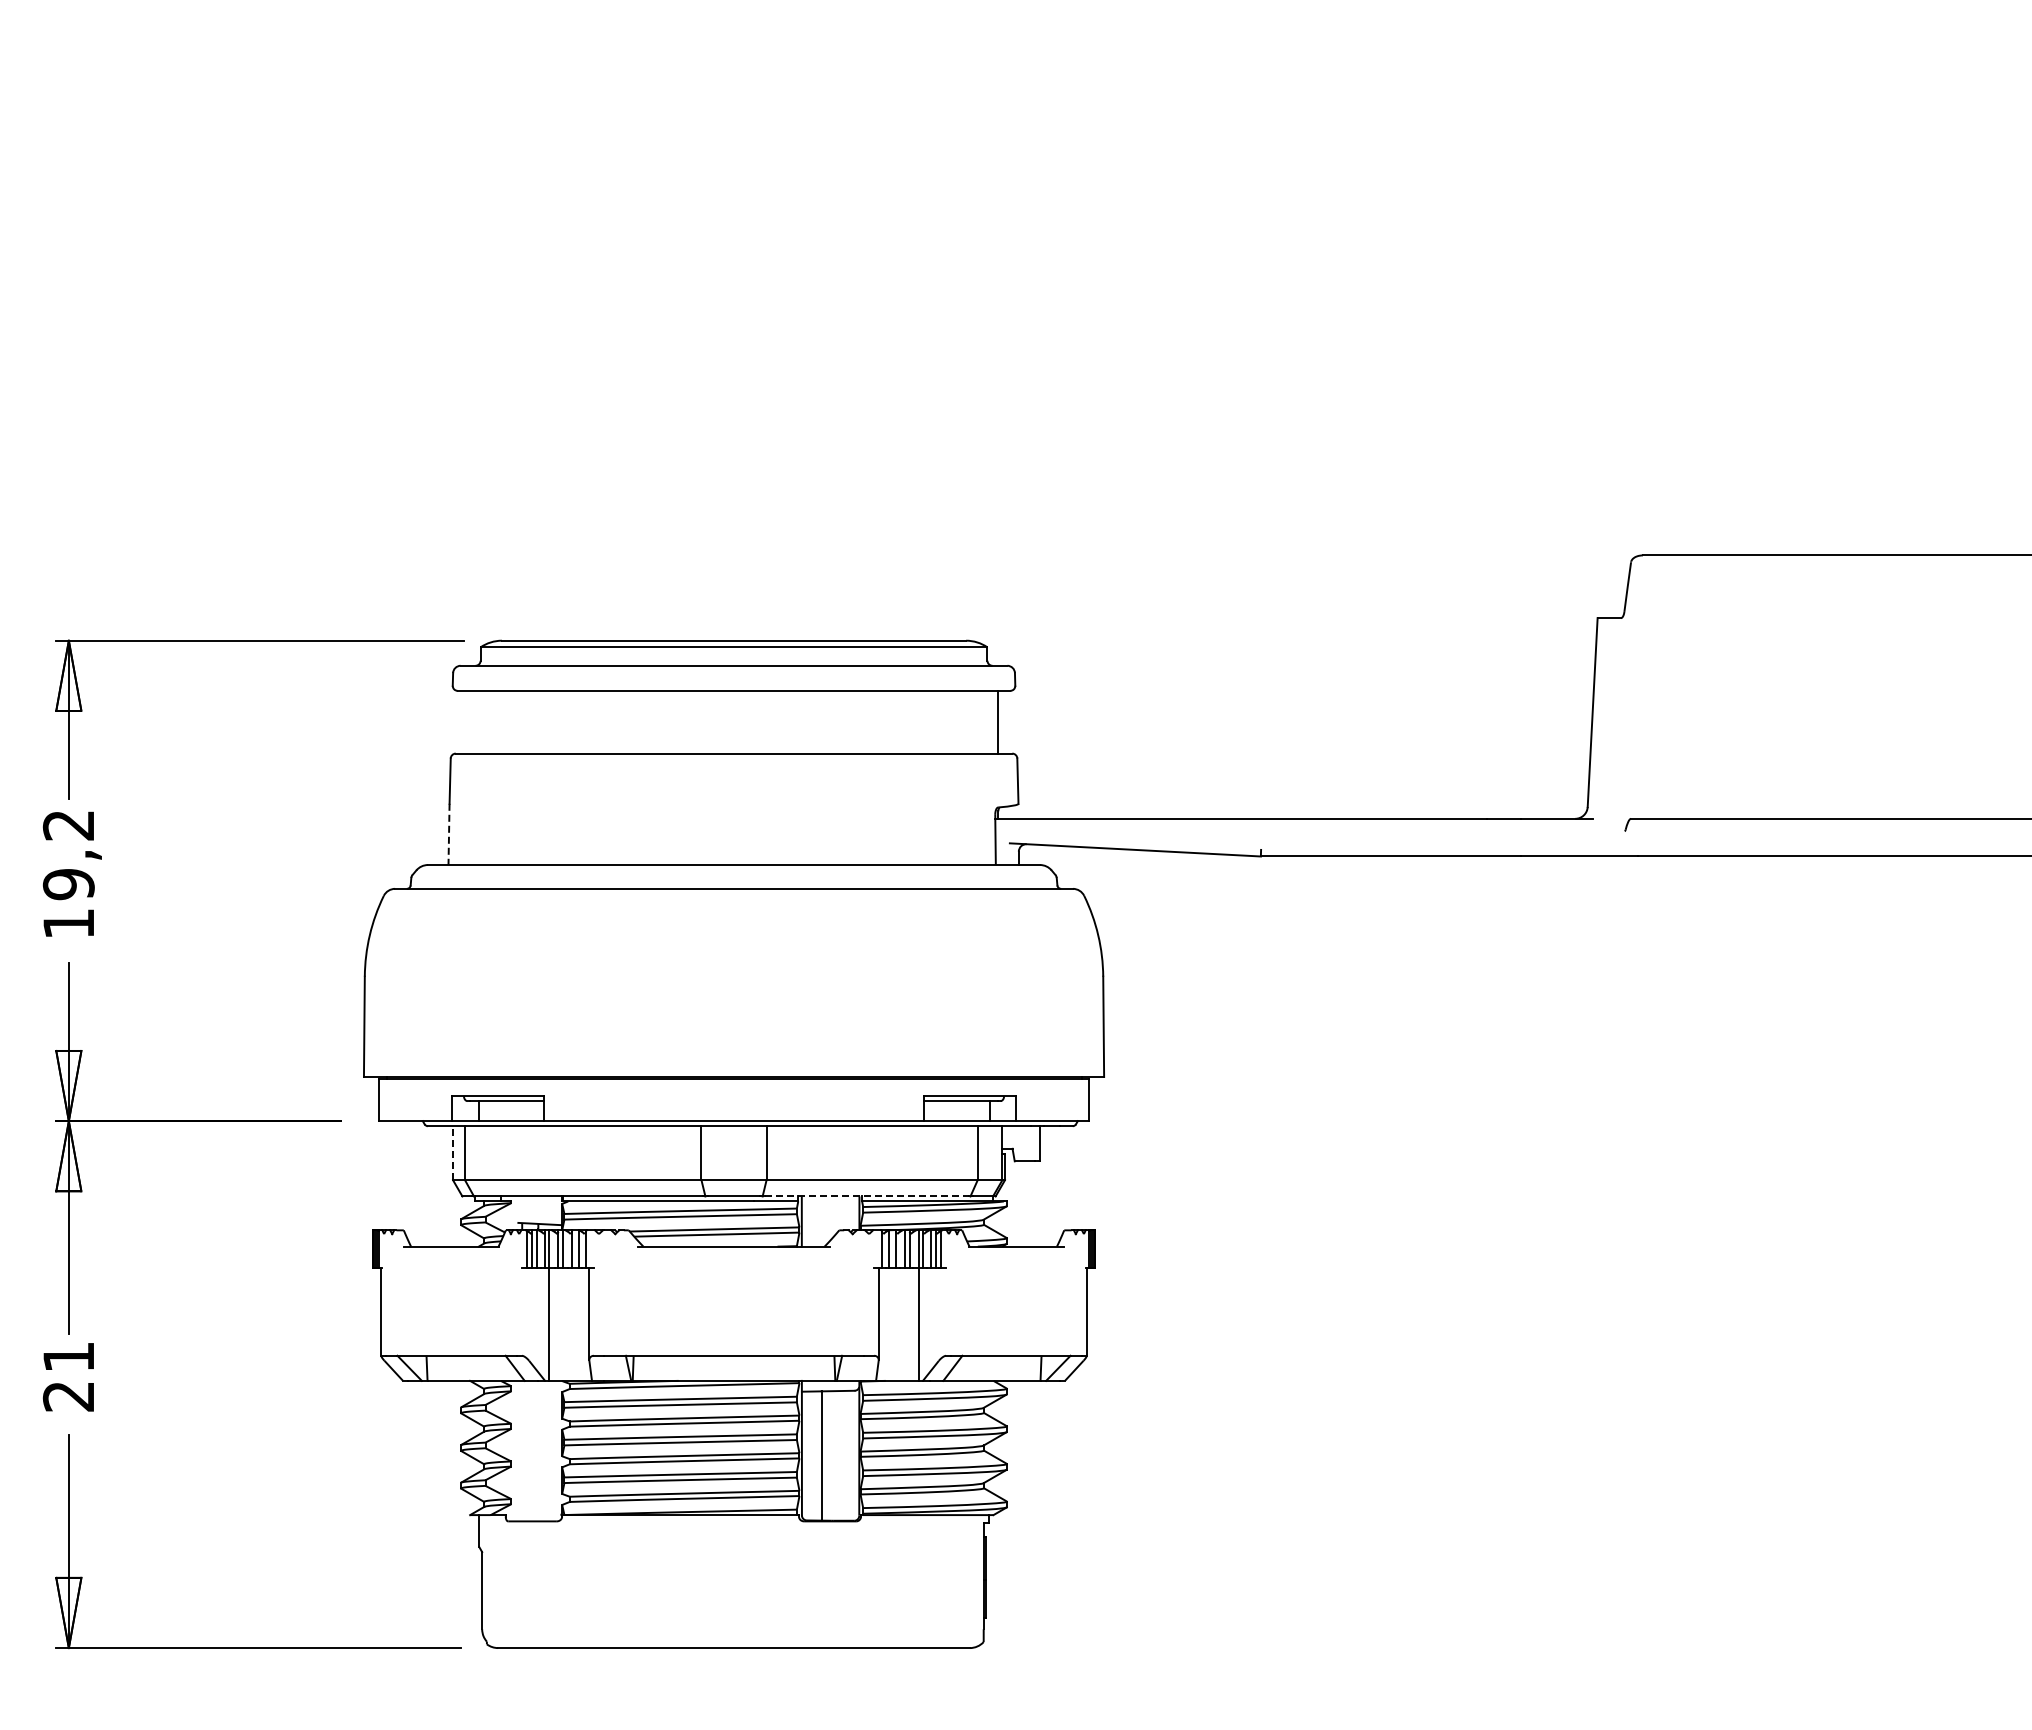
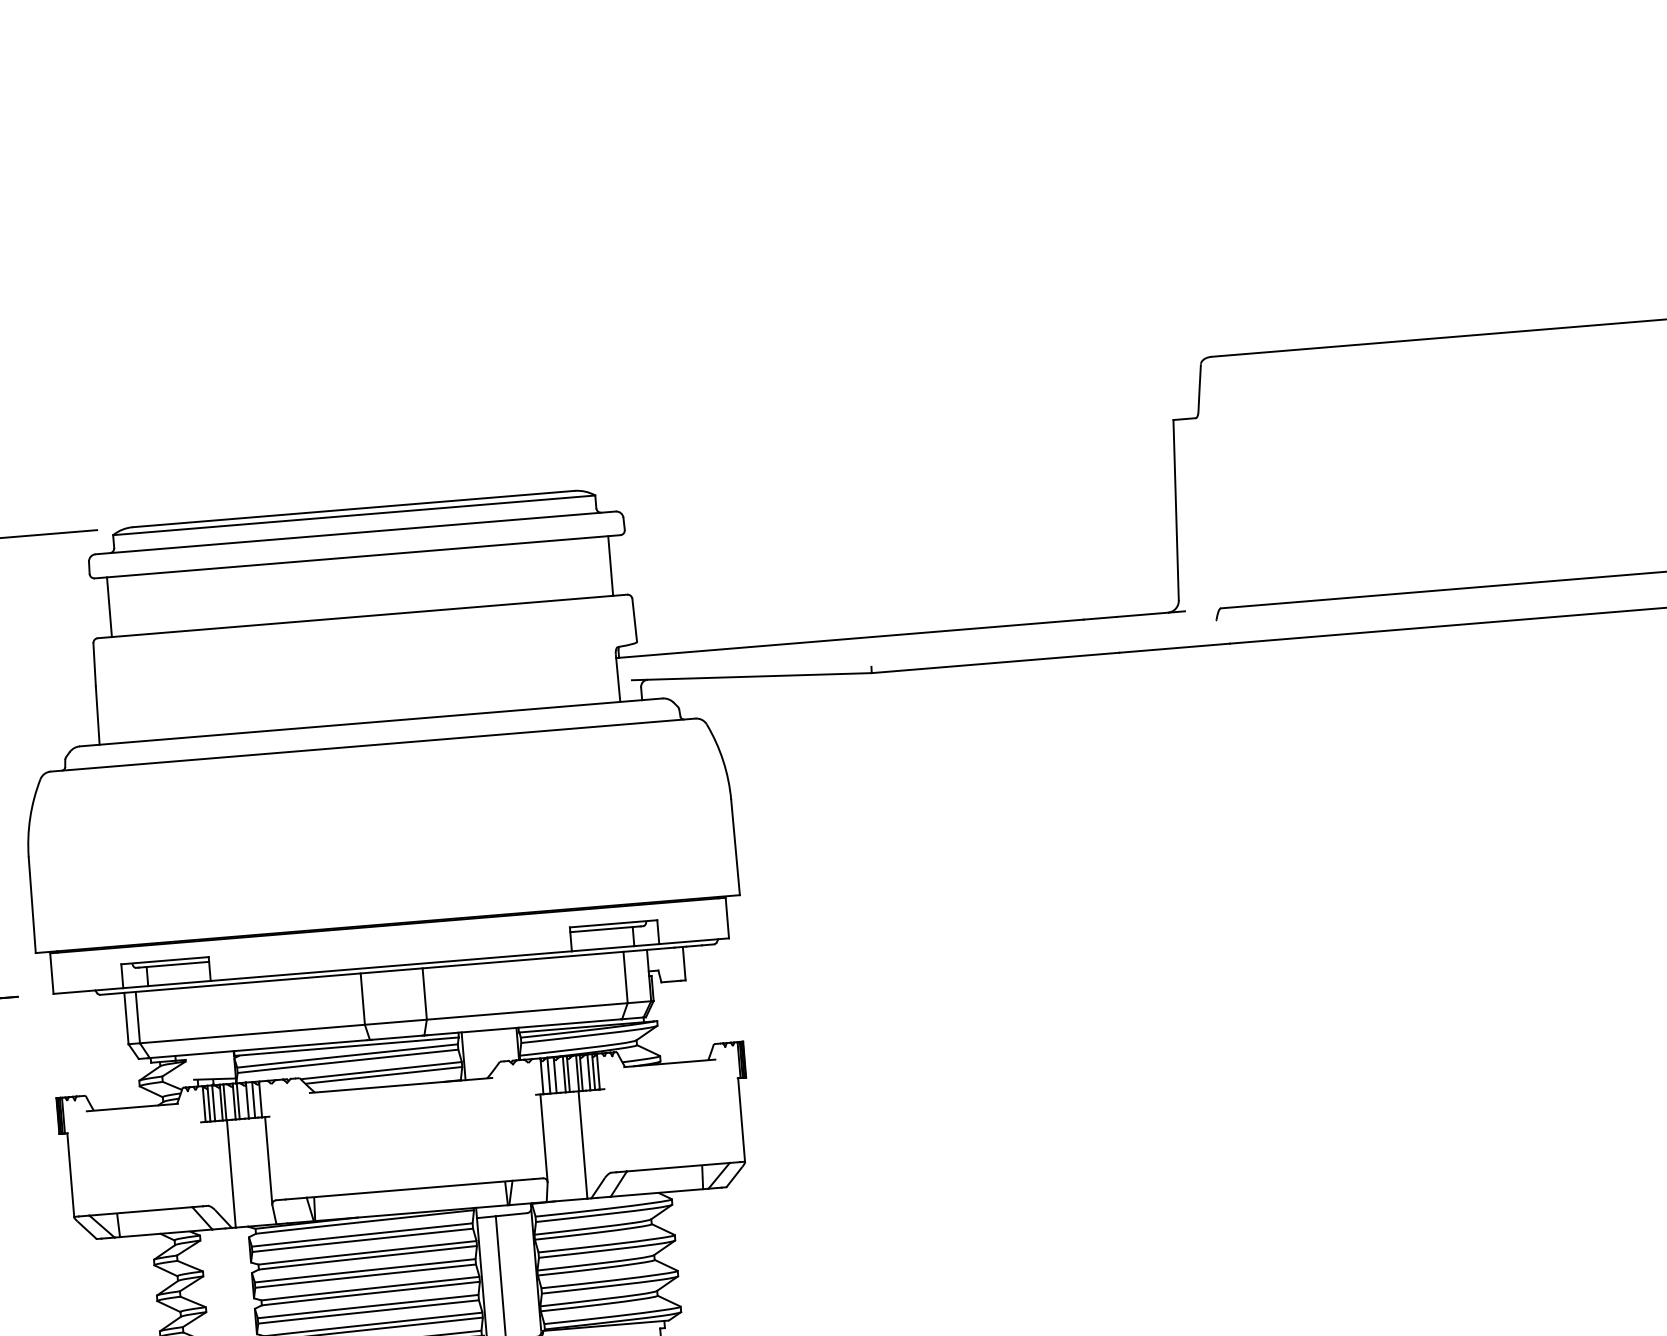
line: (470, 721) -> (109, 606), added
line: (449, 834) -> (98, 715), dashed -> solid
line: (453, 1153) -> (126, 1018), dashed -> solid
line: (867, 1196) -> (524, 1027), dashed -> solid

